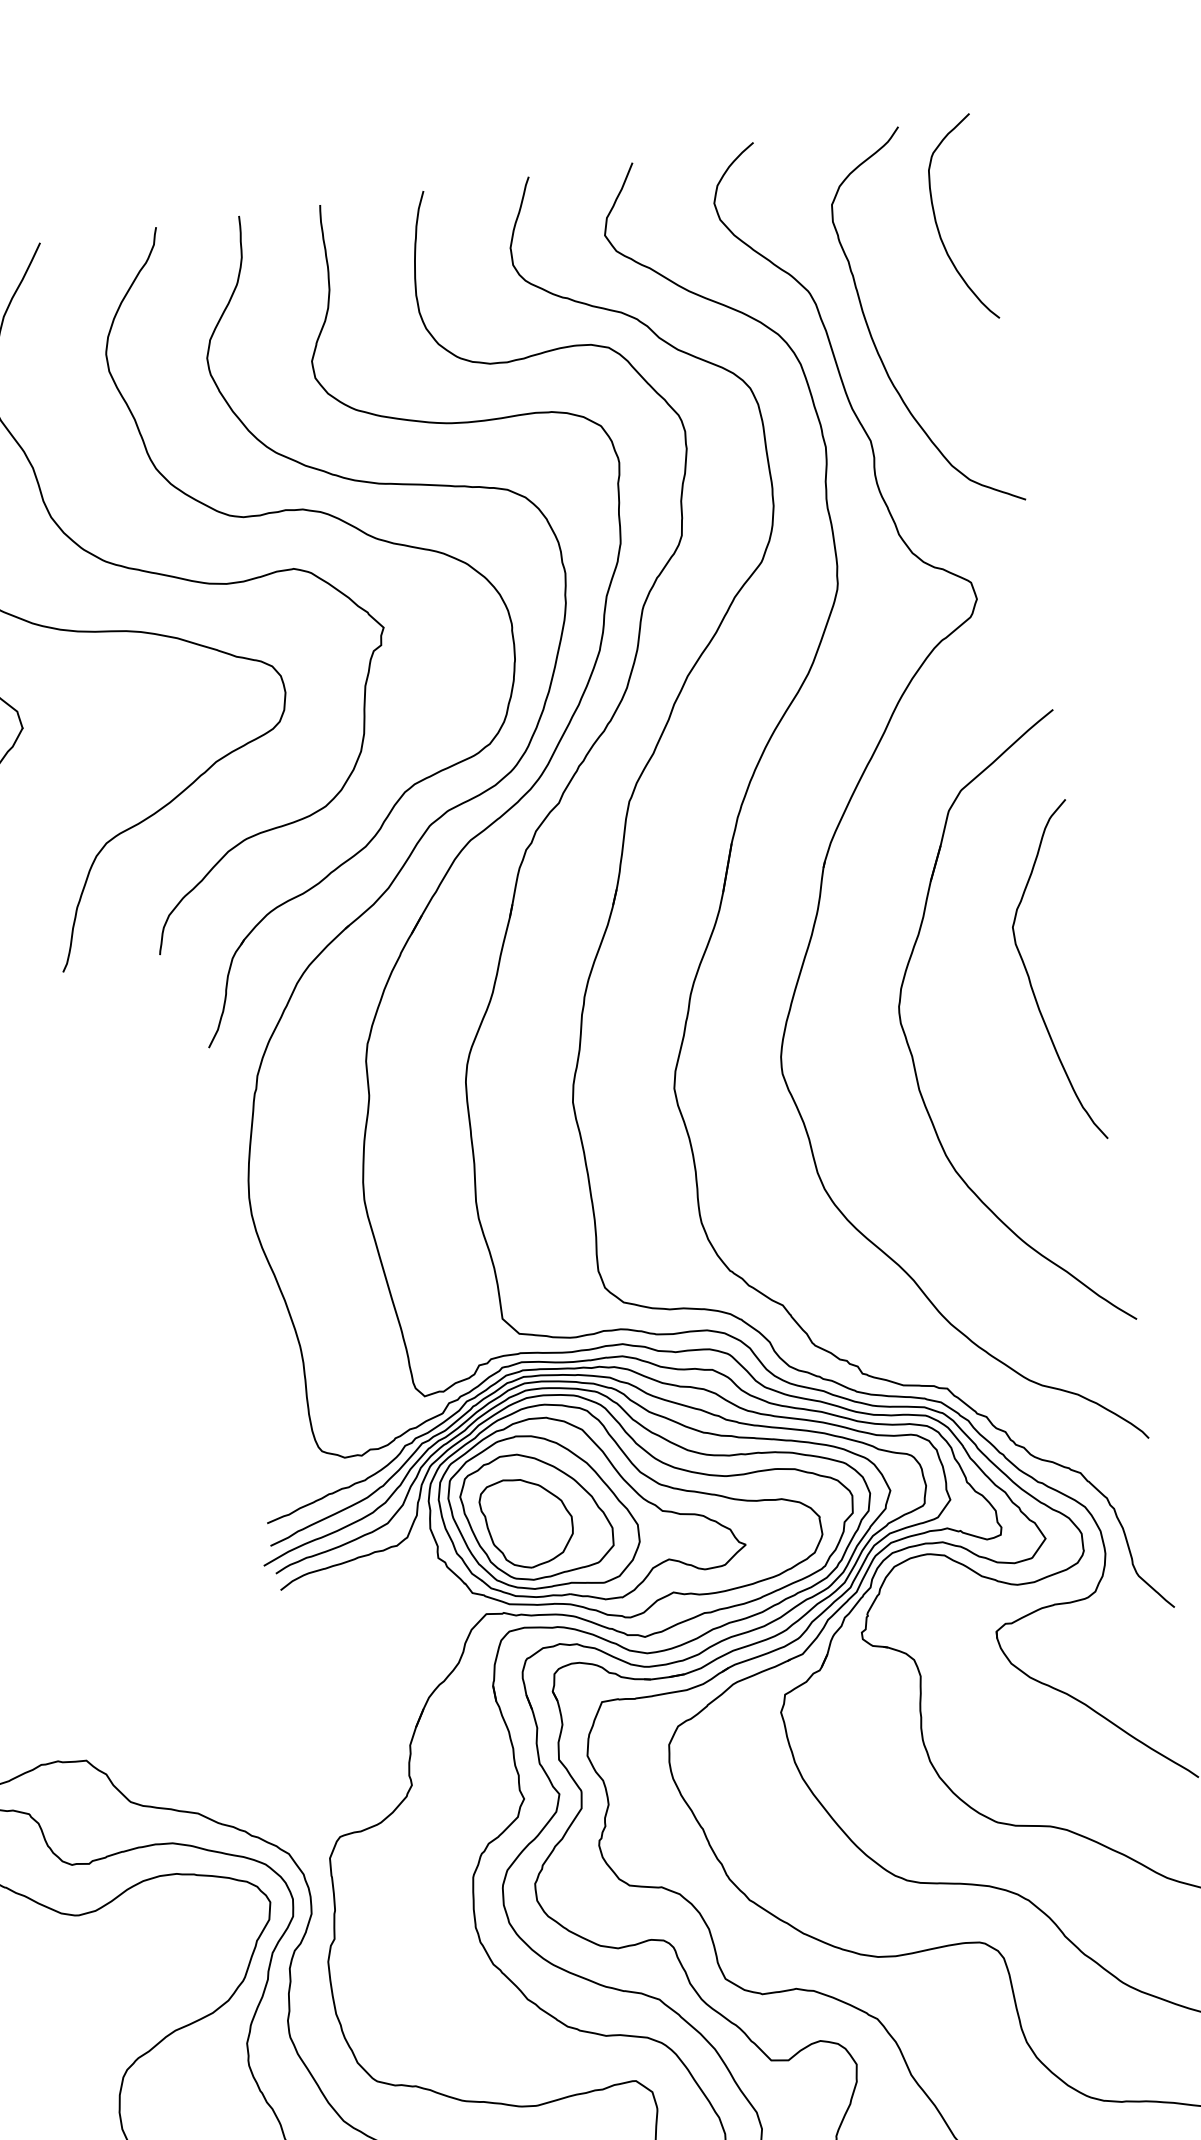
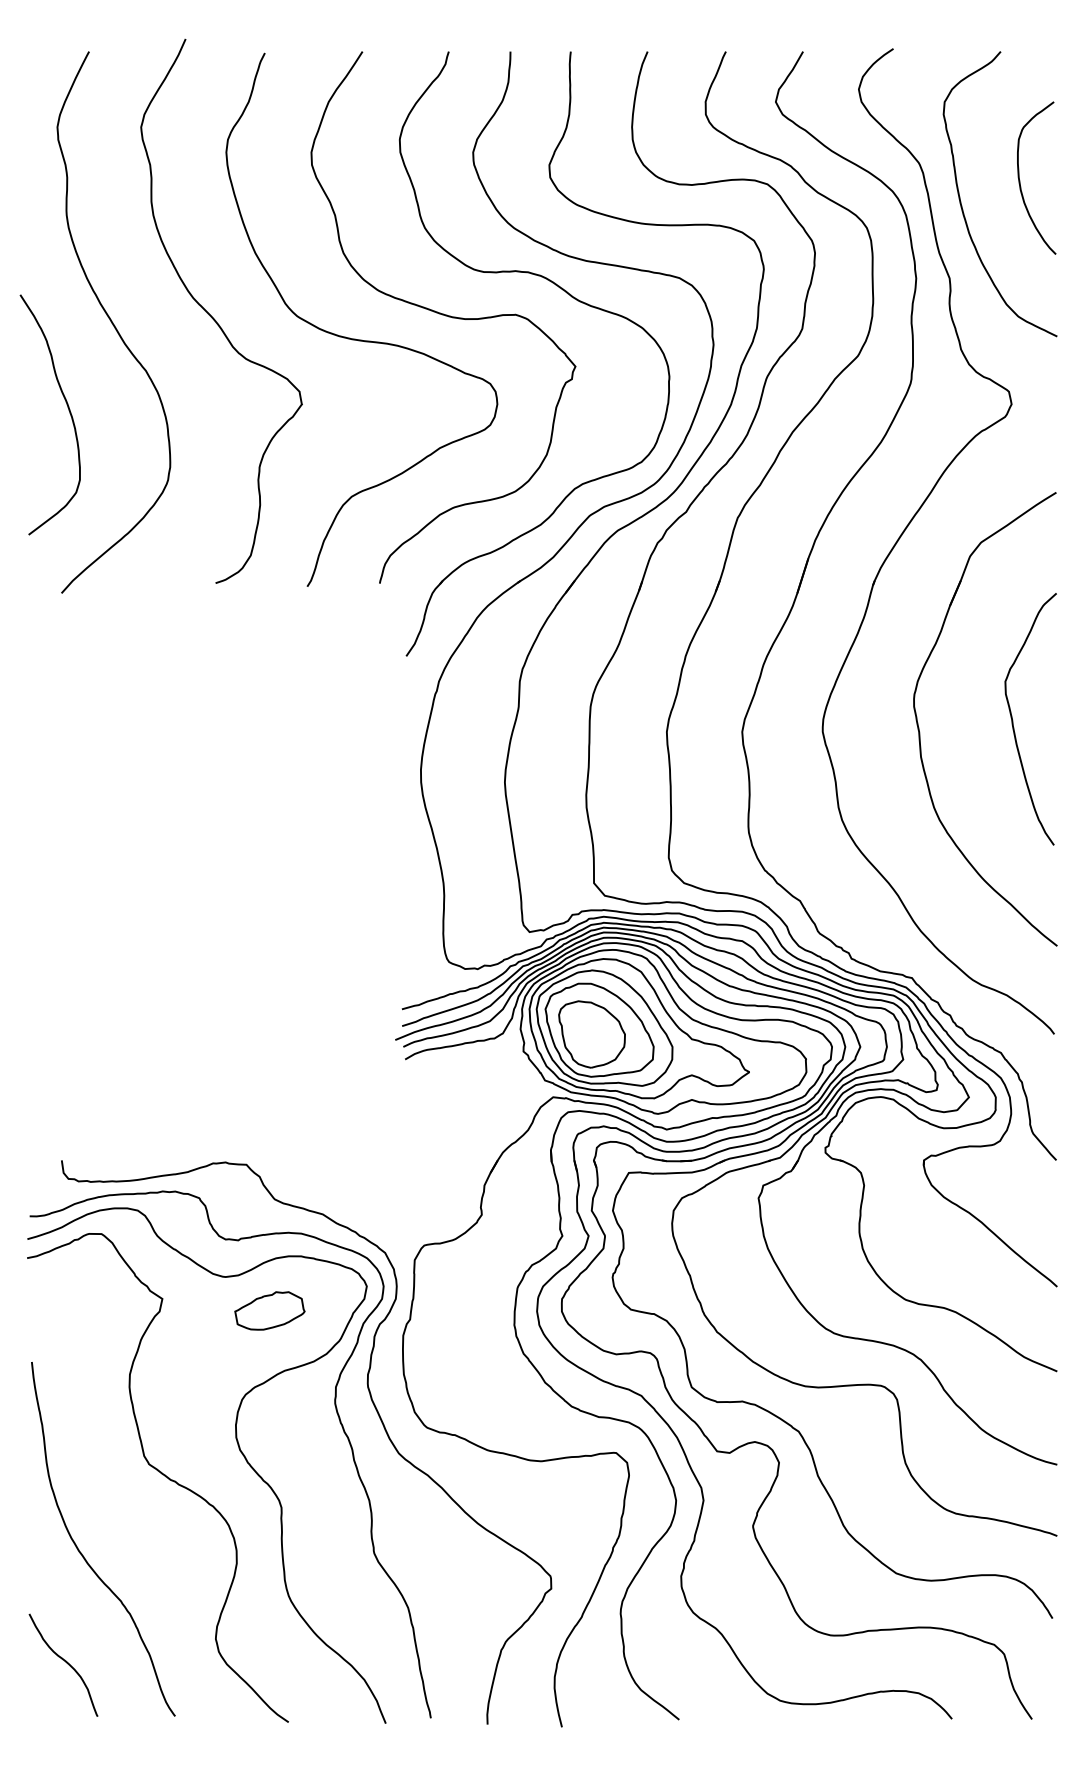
curve: (938, 225) -> (1020, 180), moved
curve: (1030, 978) -> (1013, 720), moved
part: (143, 1952) -> (269, 1310), added

